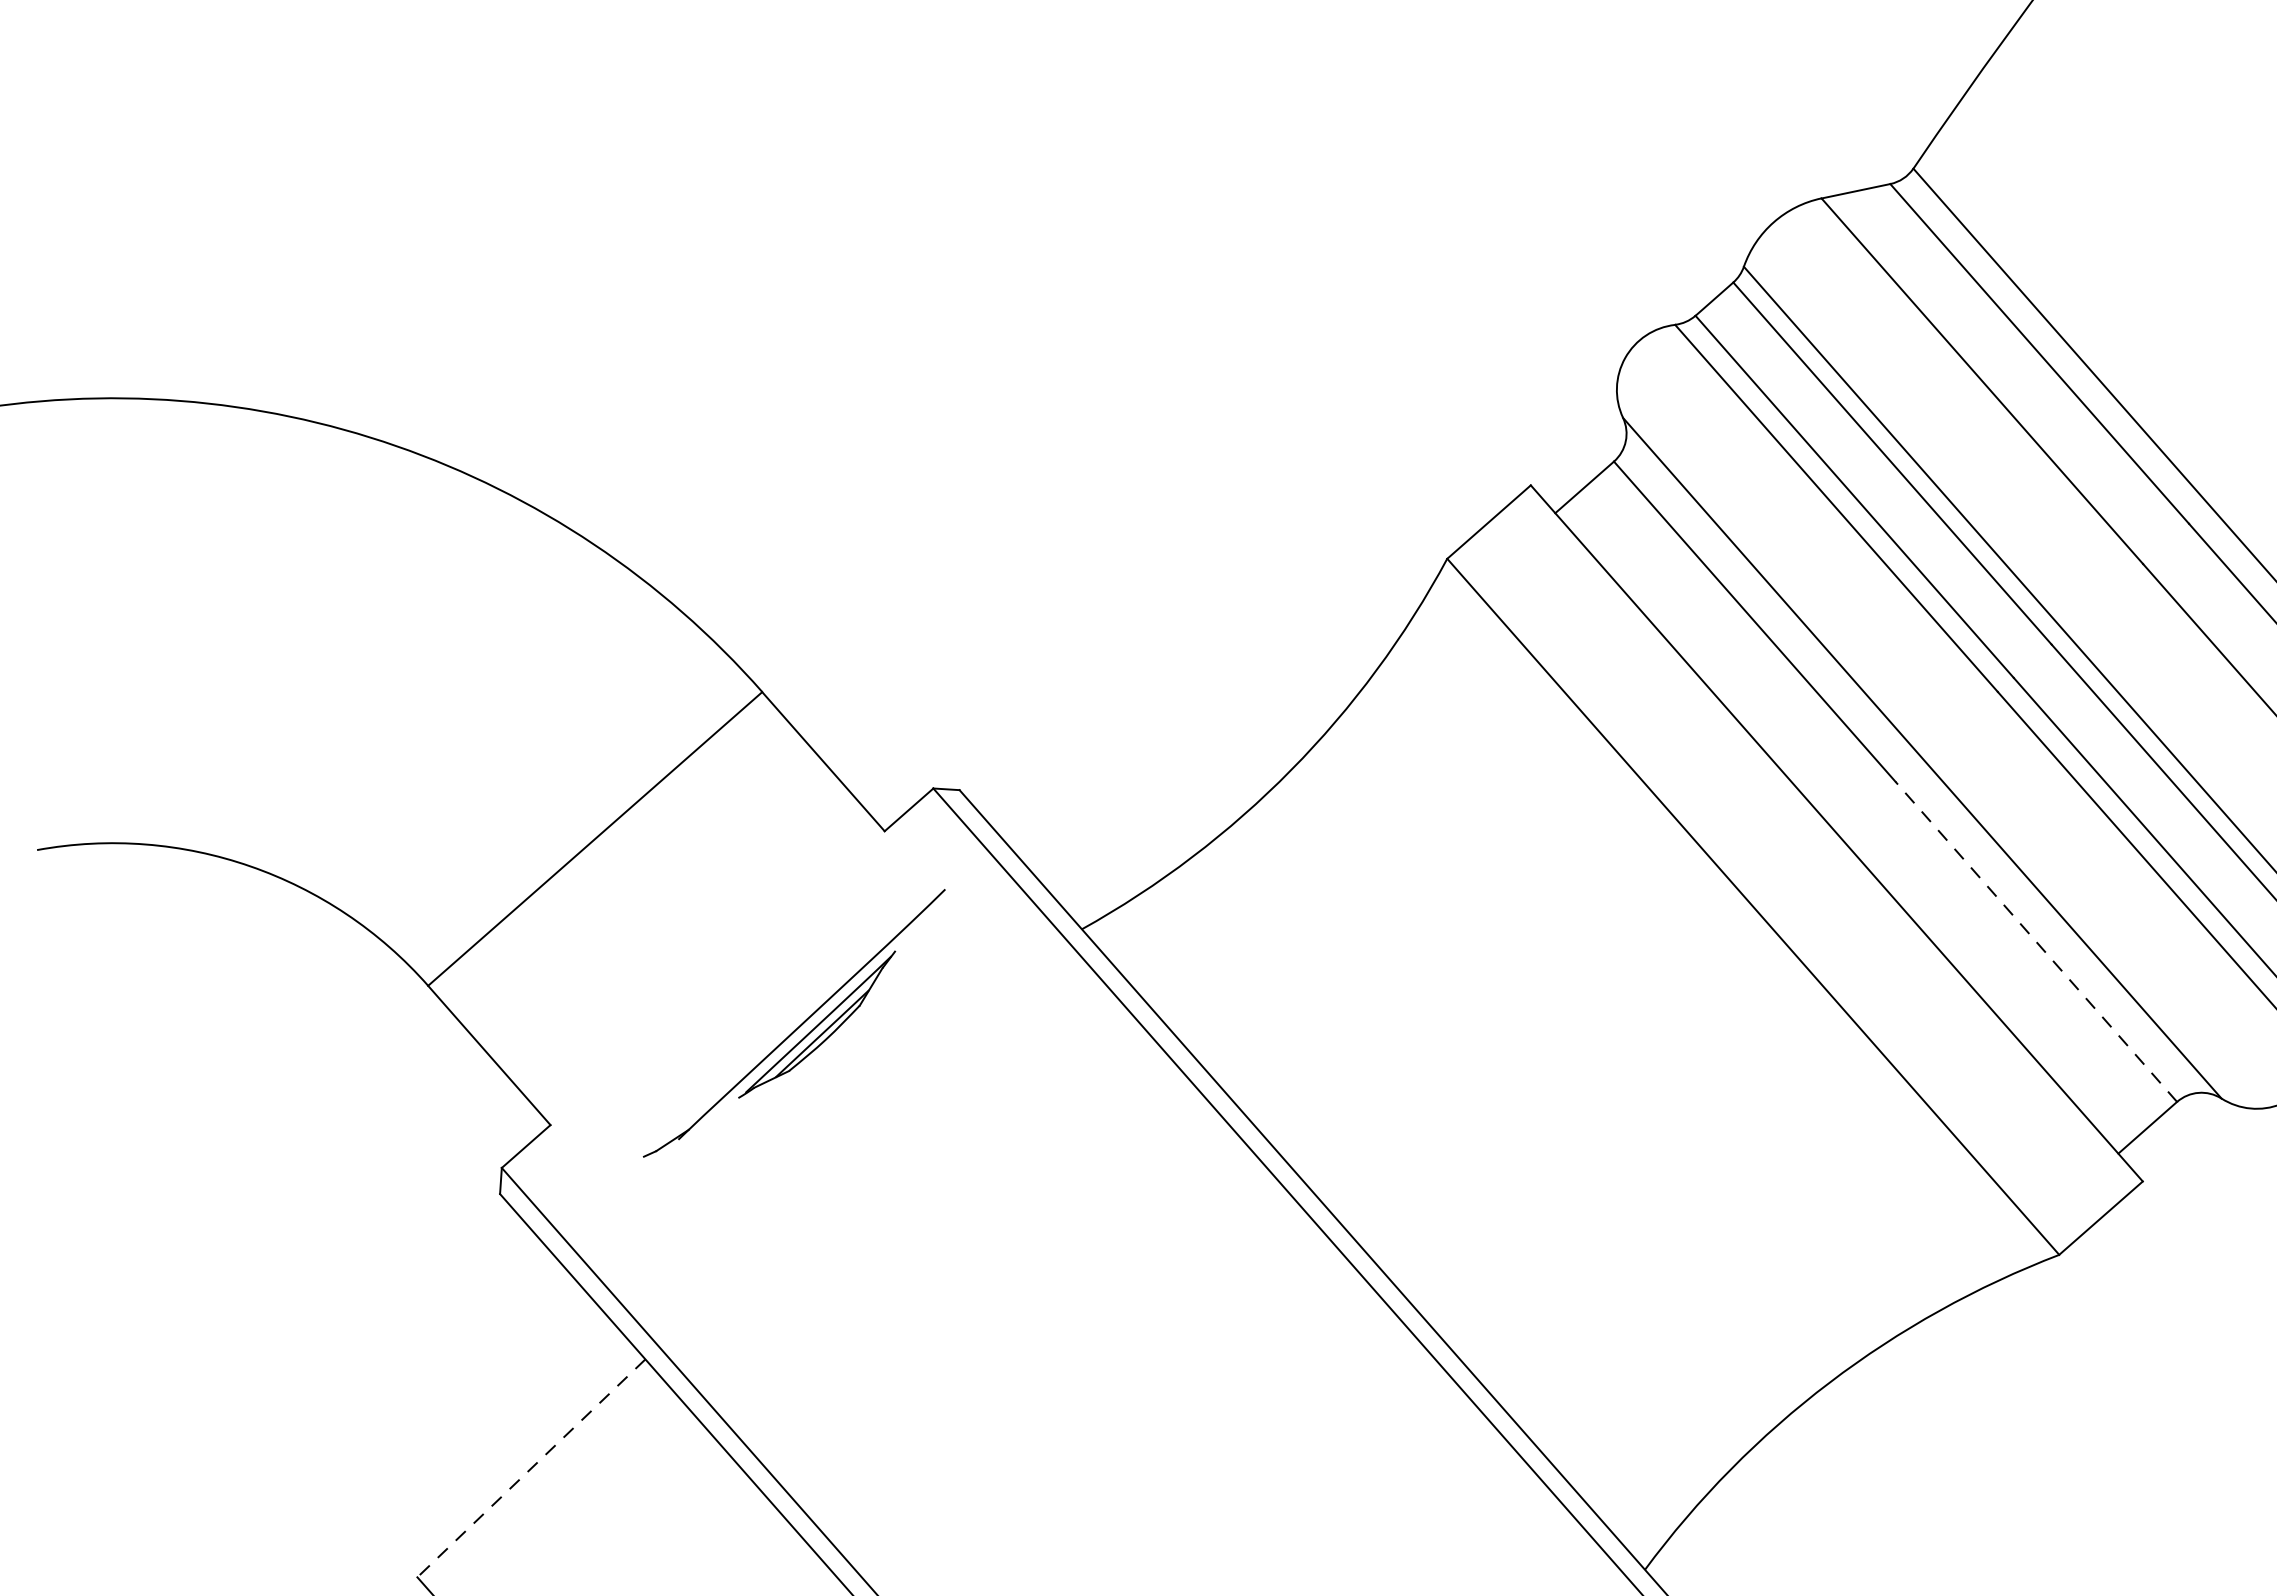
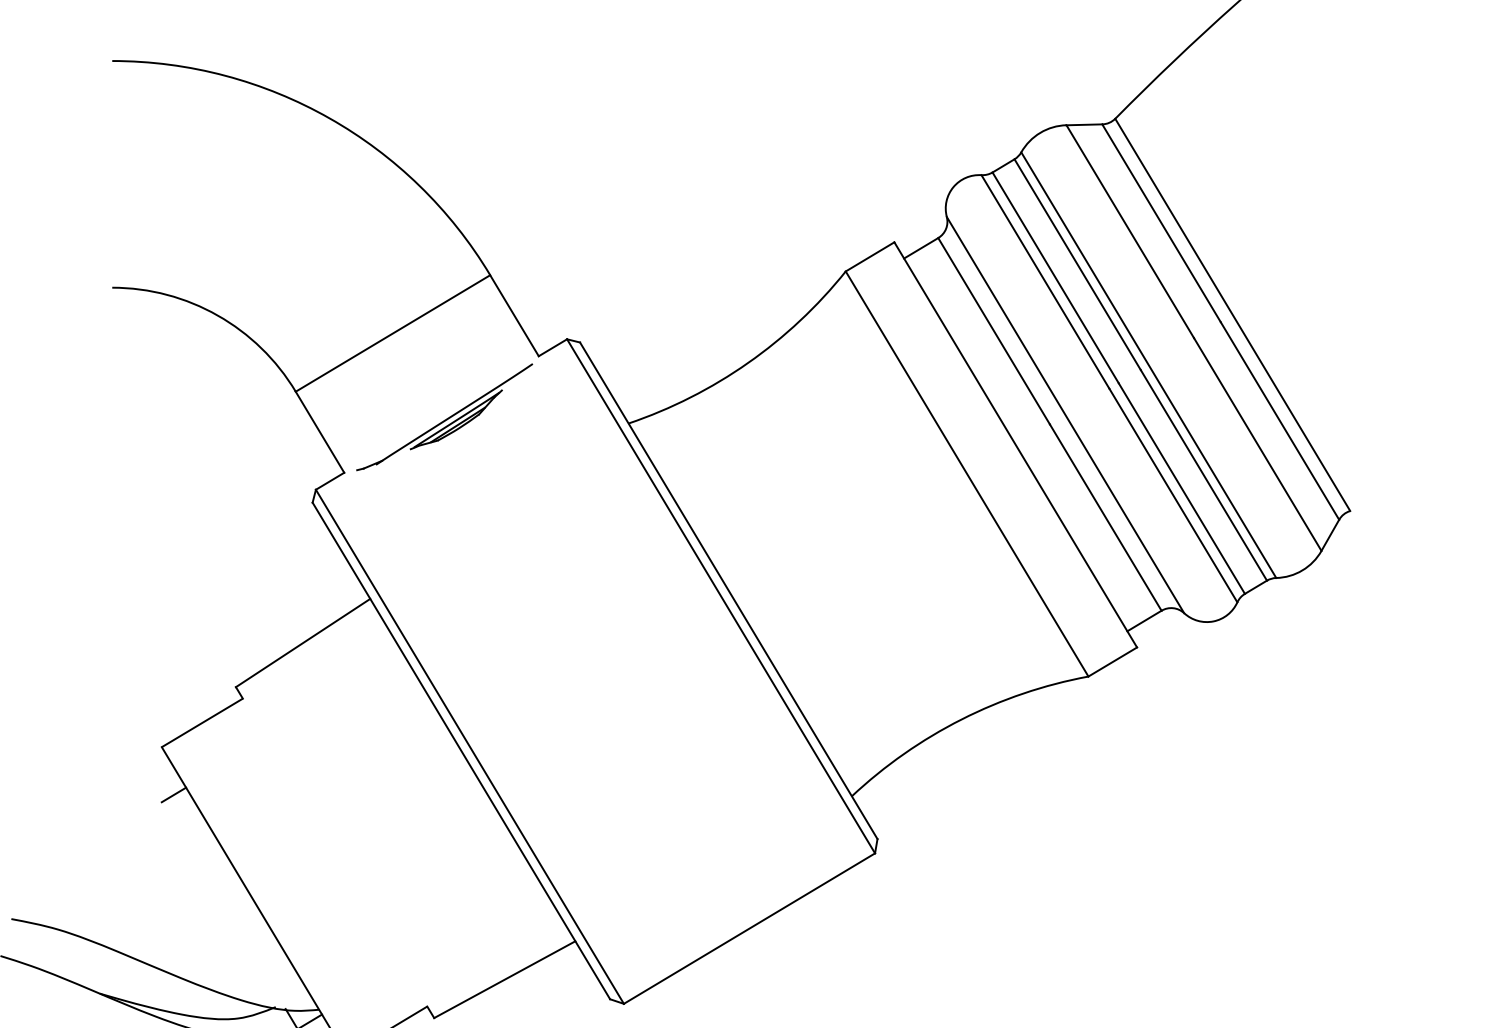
line: (2035, 941) -> (1105, 517), dashed -> solid
part: (793, 1024) -> (444, 417), moved
line: (530, 1469) -> (302, 643), dashed -> solid

